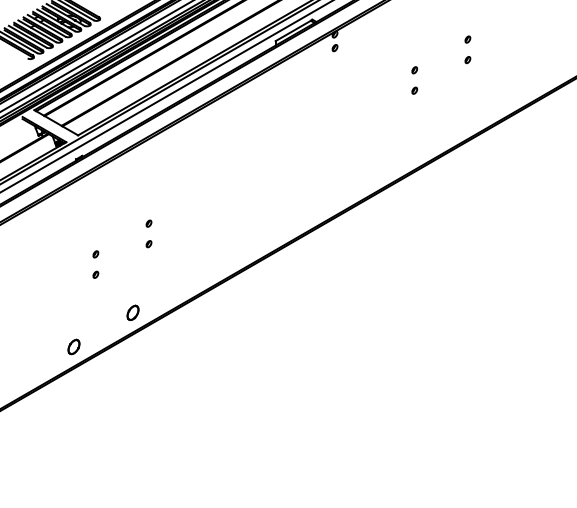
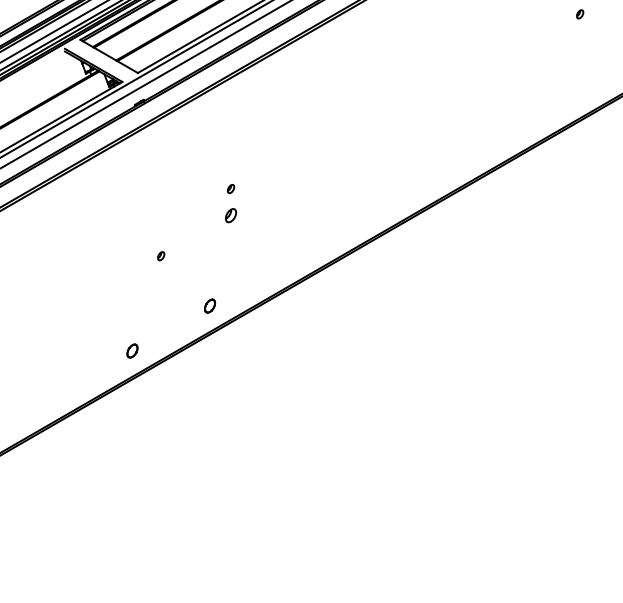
part: (148, 244) -> (230, 216), size x1.6
part: (95, 254) -> (160, 229), removed
part: (132, 312) -> (209, 305), size x0.7
part: (73, 346) -> (131, 350), size x0.7

